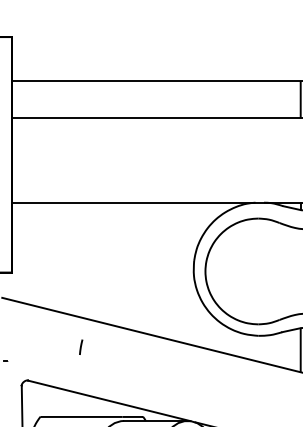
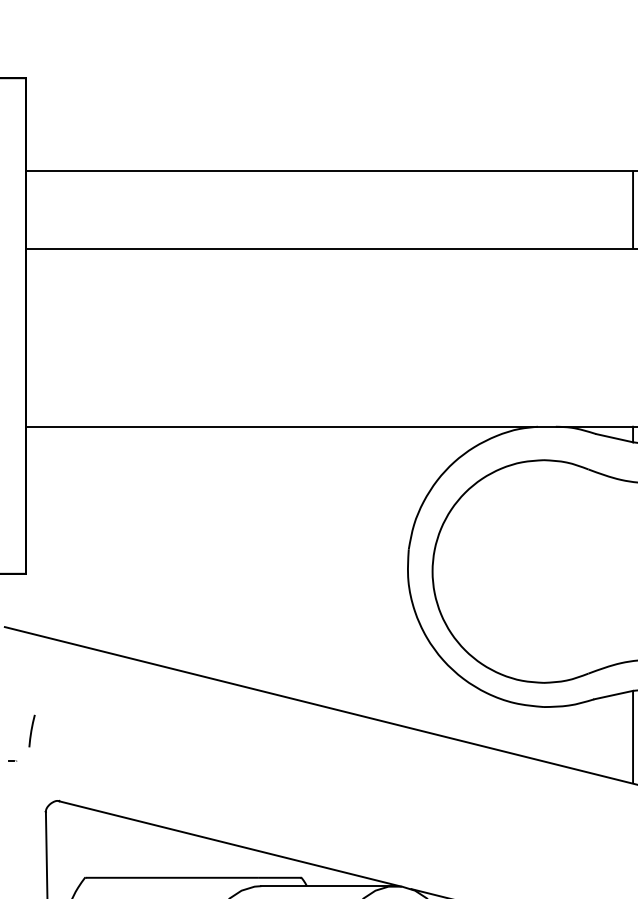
line: (81, 346) -> (32, 729), moved

